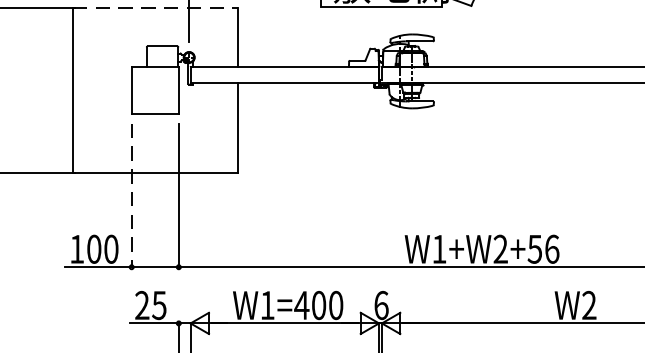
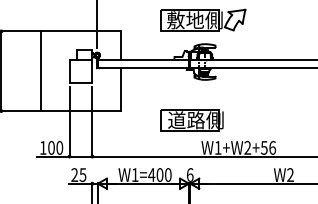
line: (154, 8) -> (80, 31), dashed -> solid
part: (384, 192) -> (191, 120), added
line: (131, 196) -> (69, 122), dashed -> solid

